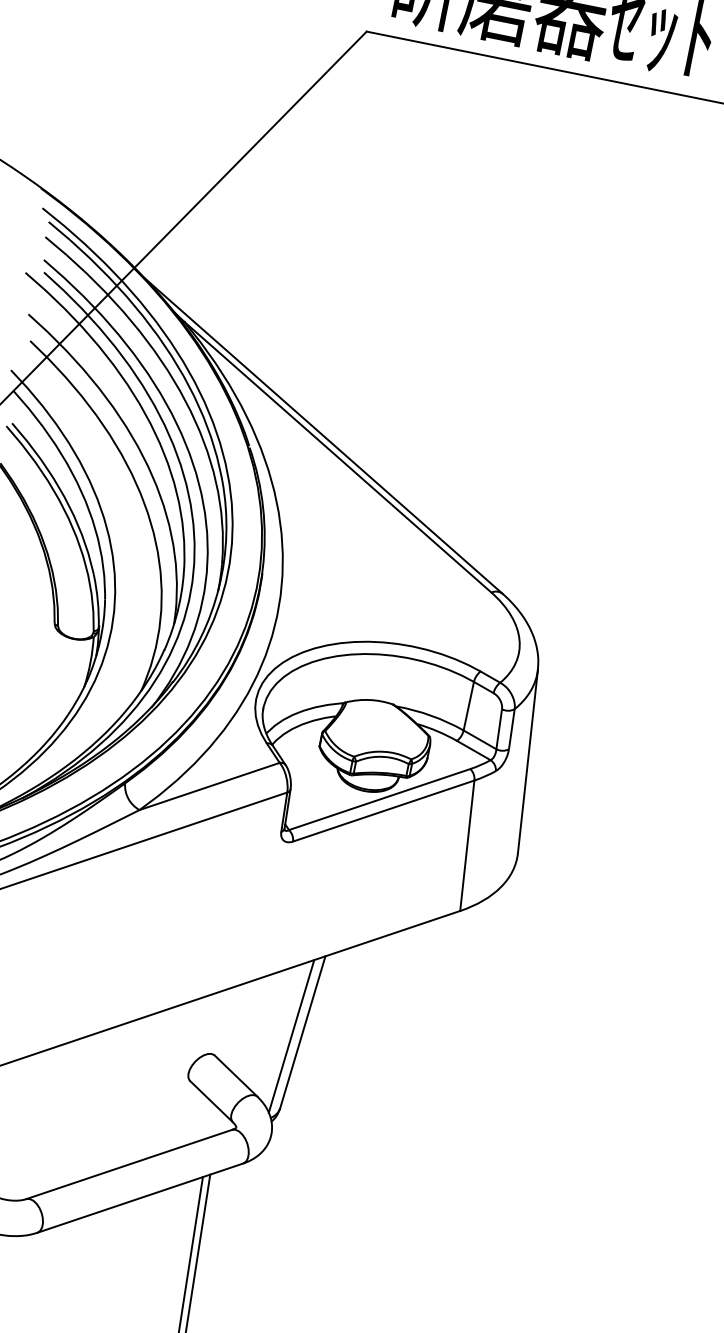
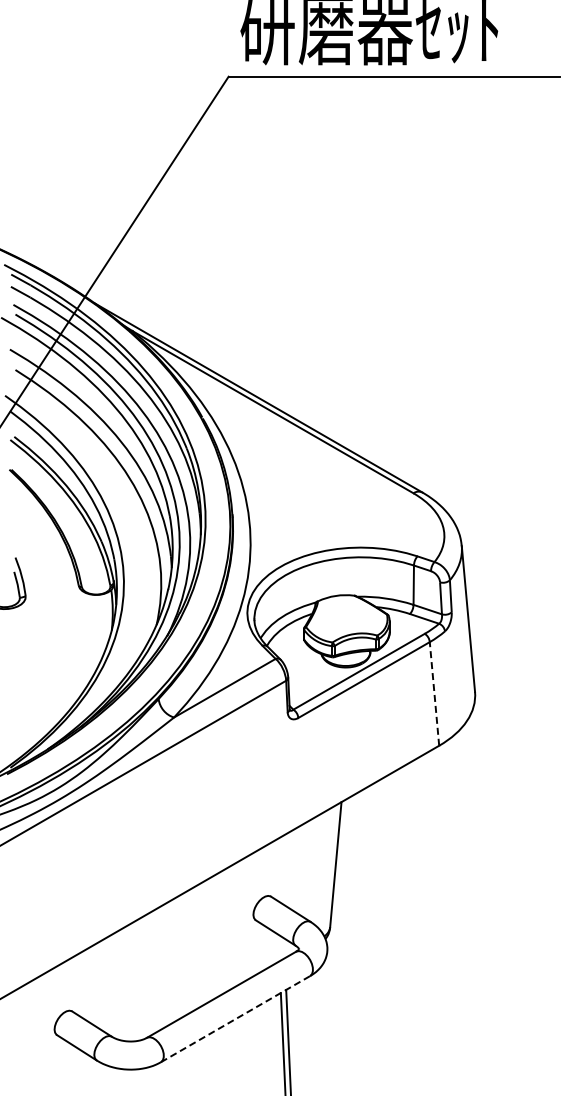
line: (467, 845) -> (434, 693), solid -> dashed
line: (291, 1036) -> (327, 869), removed
line: (140, 1197) -> (235, 1018), solid -> dashed

